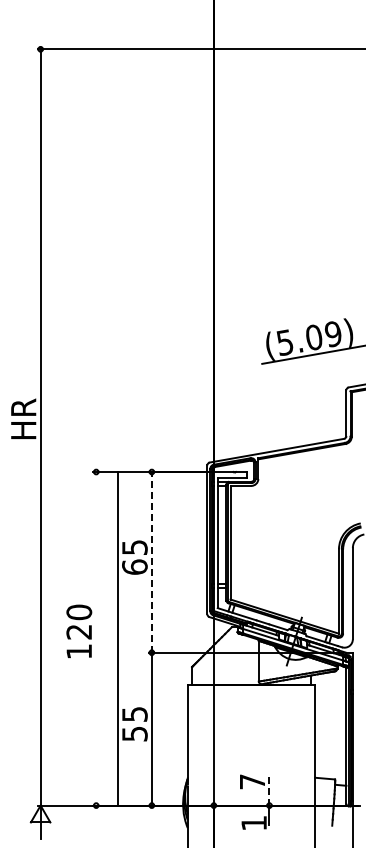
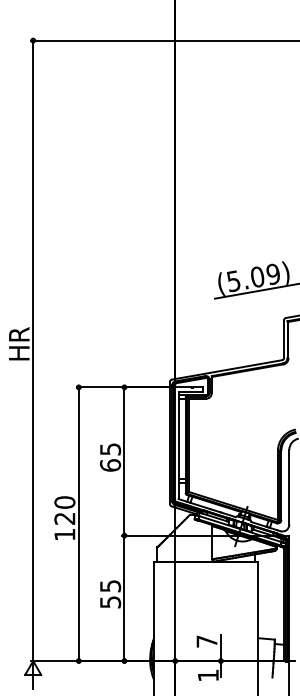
line: (151, 561) -> (124, 460), dashed -> solid
line: (118, 638) -> (79, 523), moved
line: (269, 789) -> (220, 647), dashed -> solid

